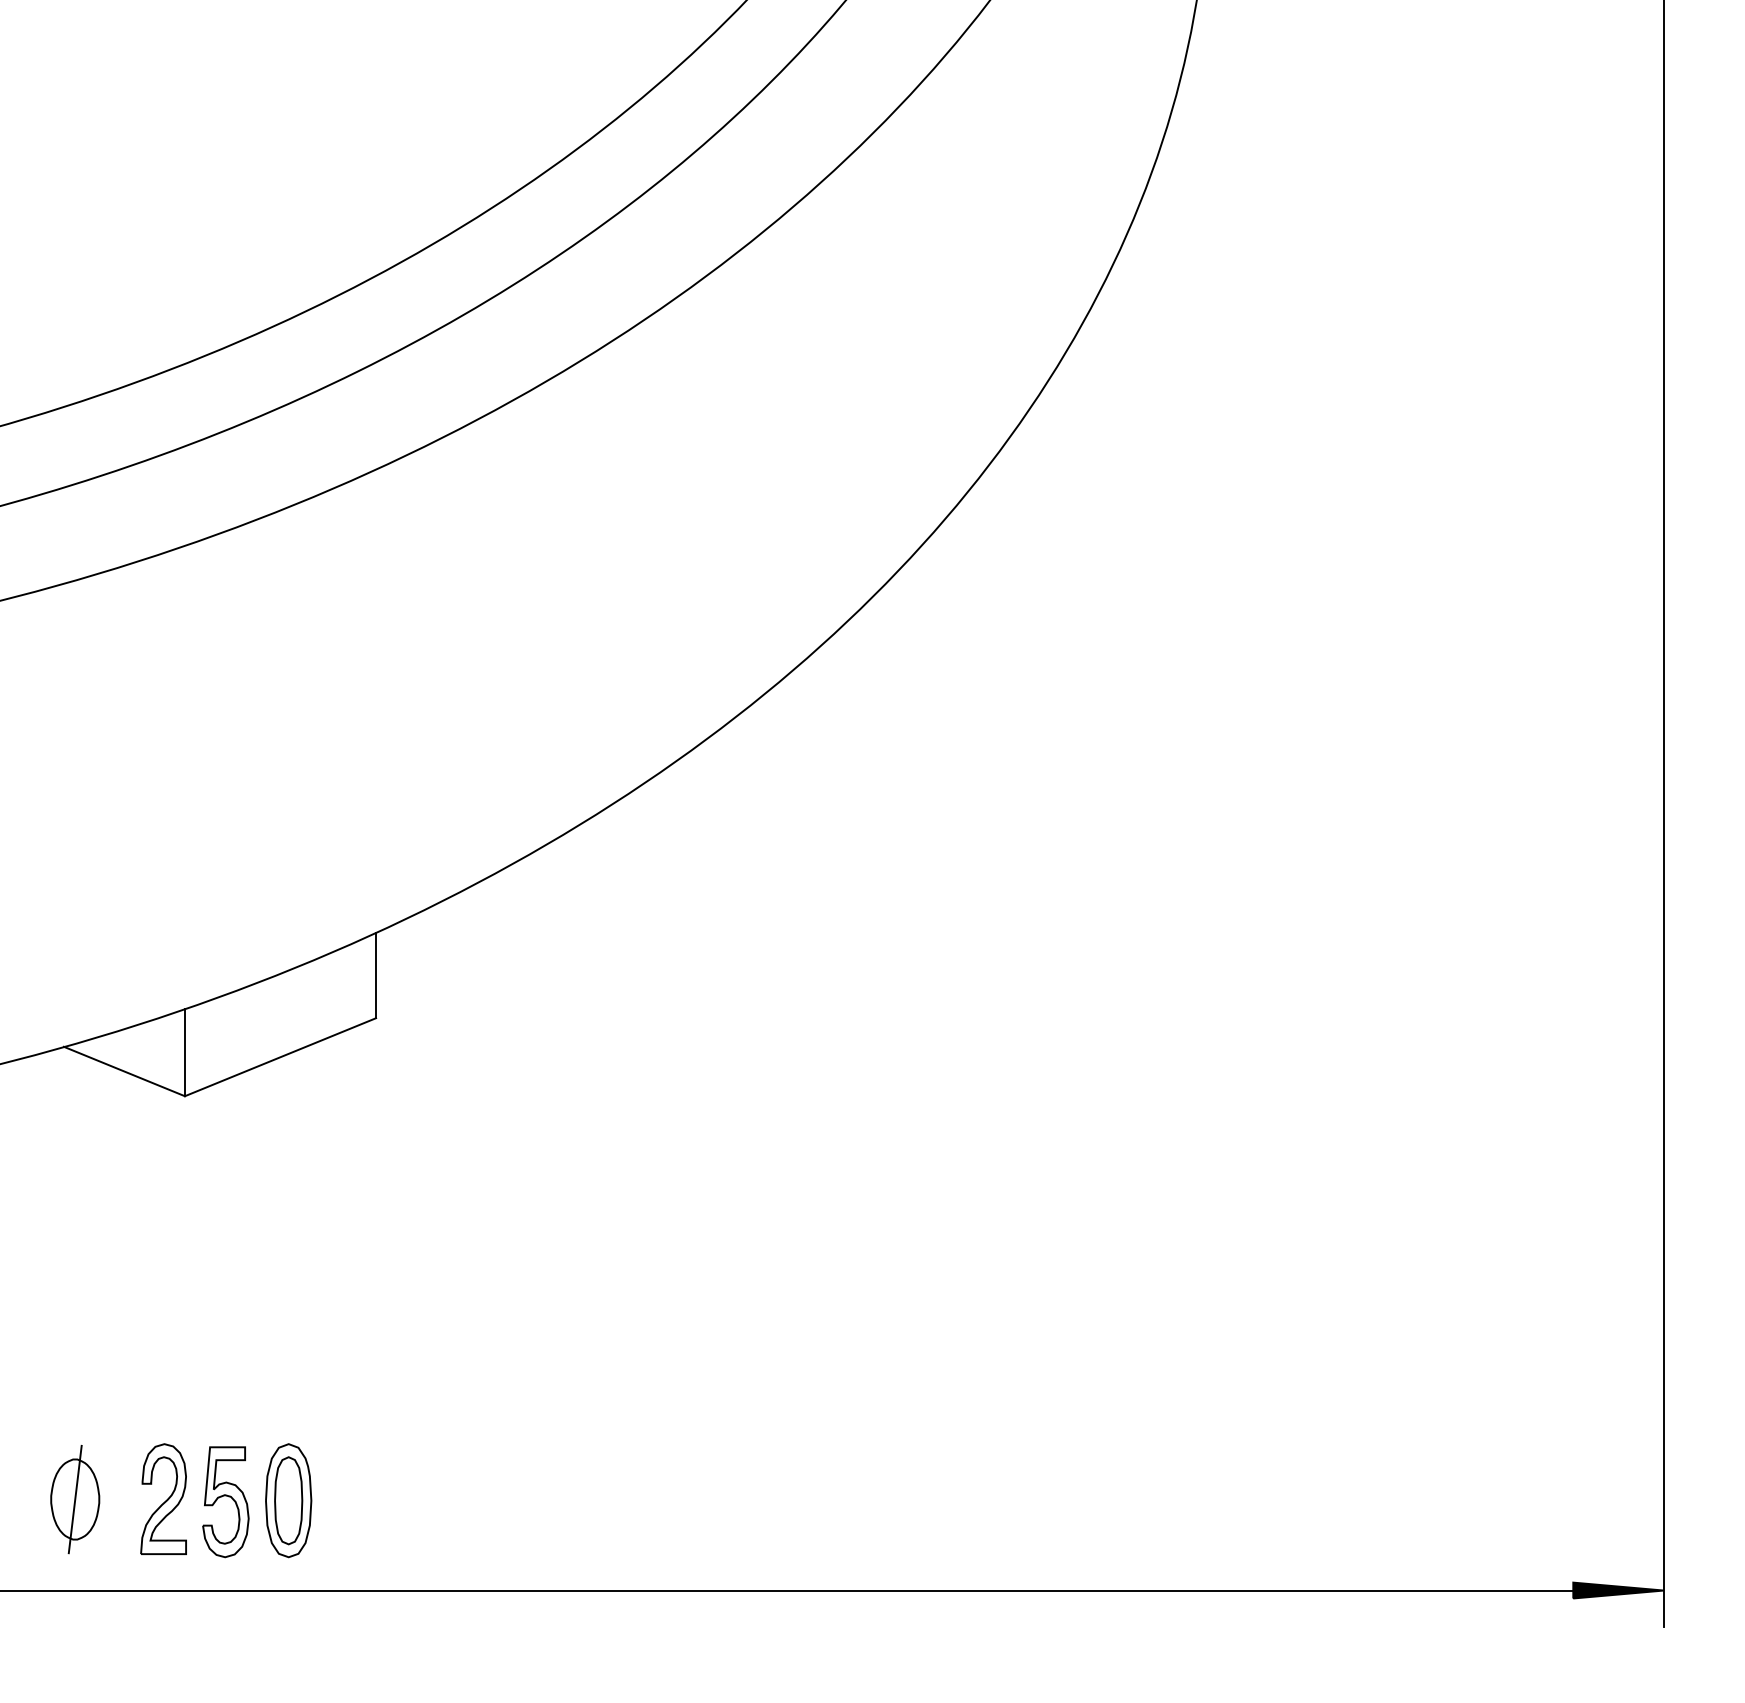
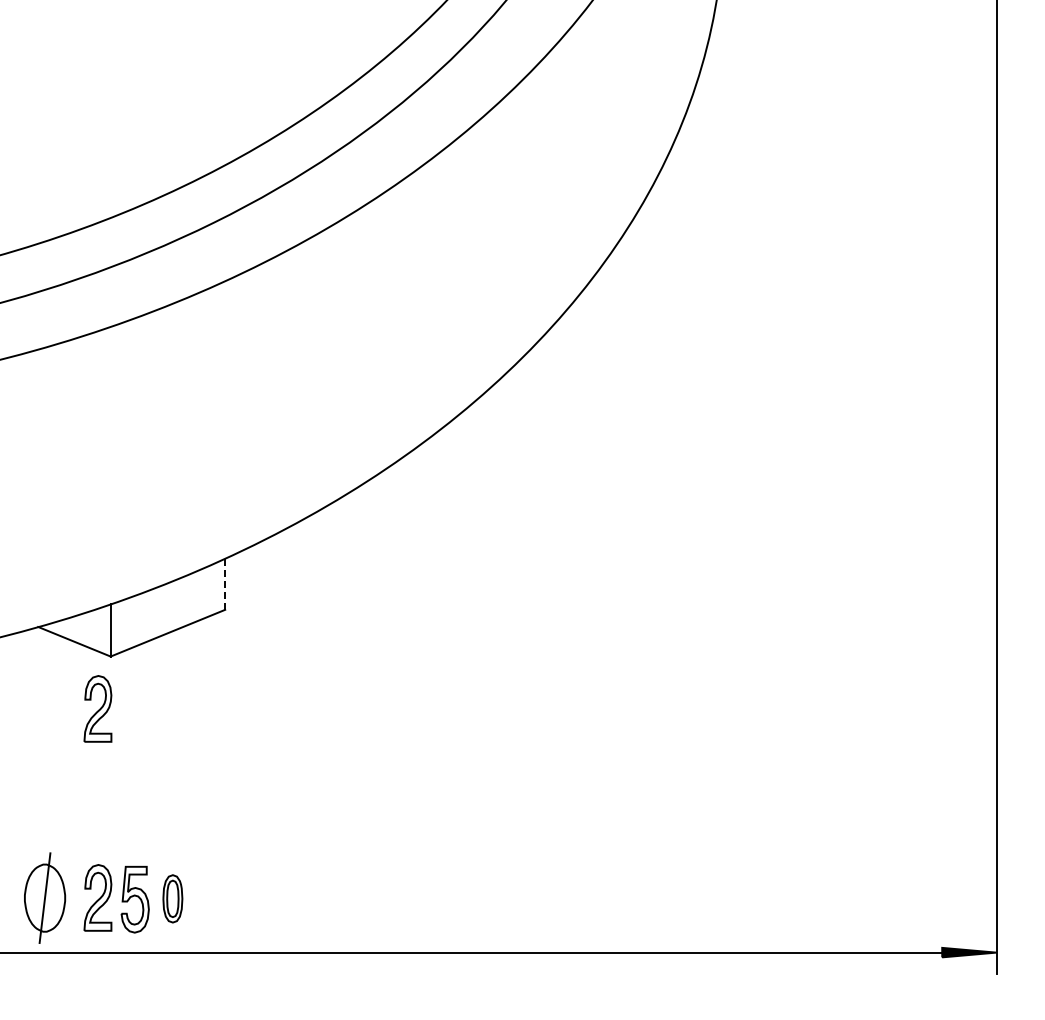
line: (376, 975) -> (225, 584), solid -> dashed
part: (162, 1182) -> (97, 708), added
part: (74, 1498) -> (44, 897), size x1.4
part: (288, 1500) -> (172, 898), size x0.7

